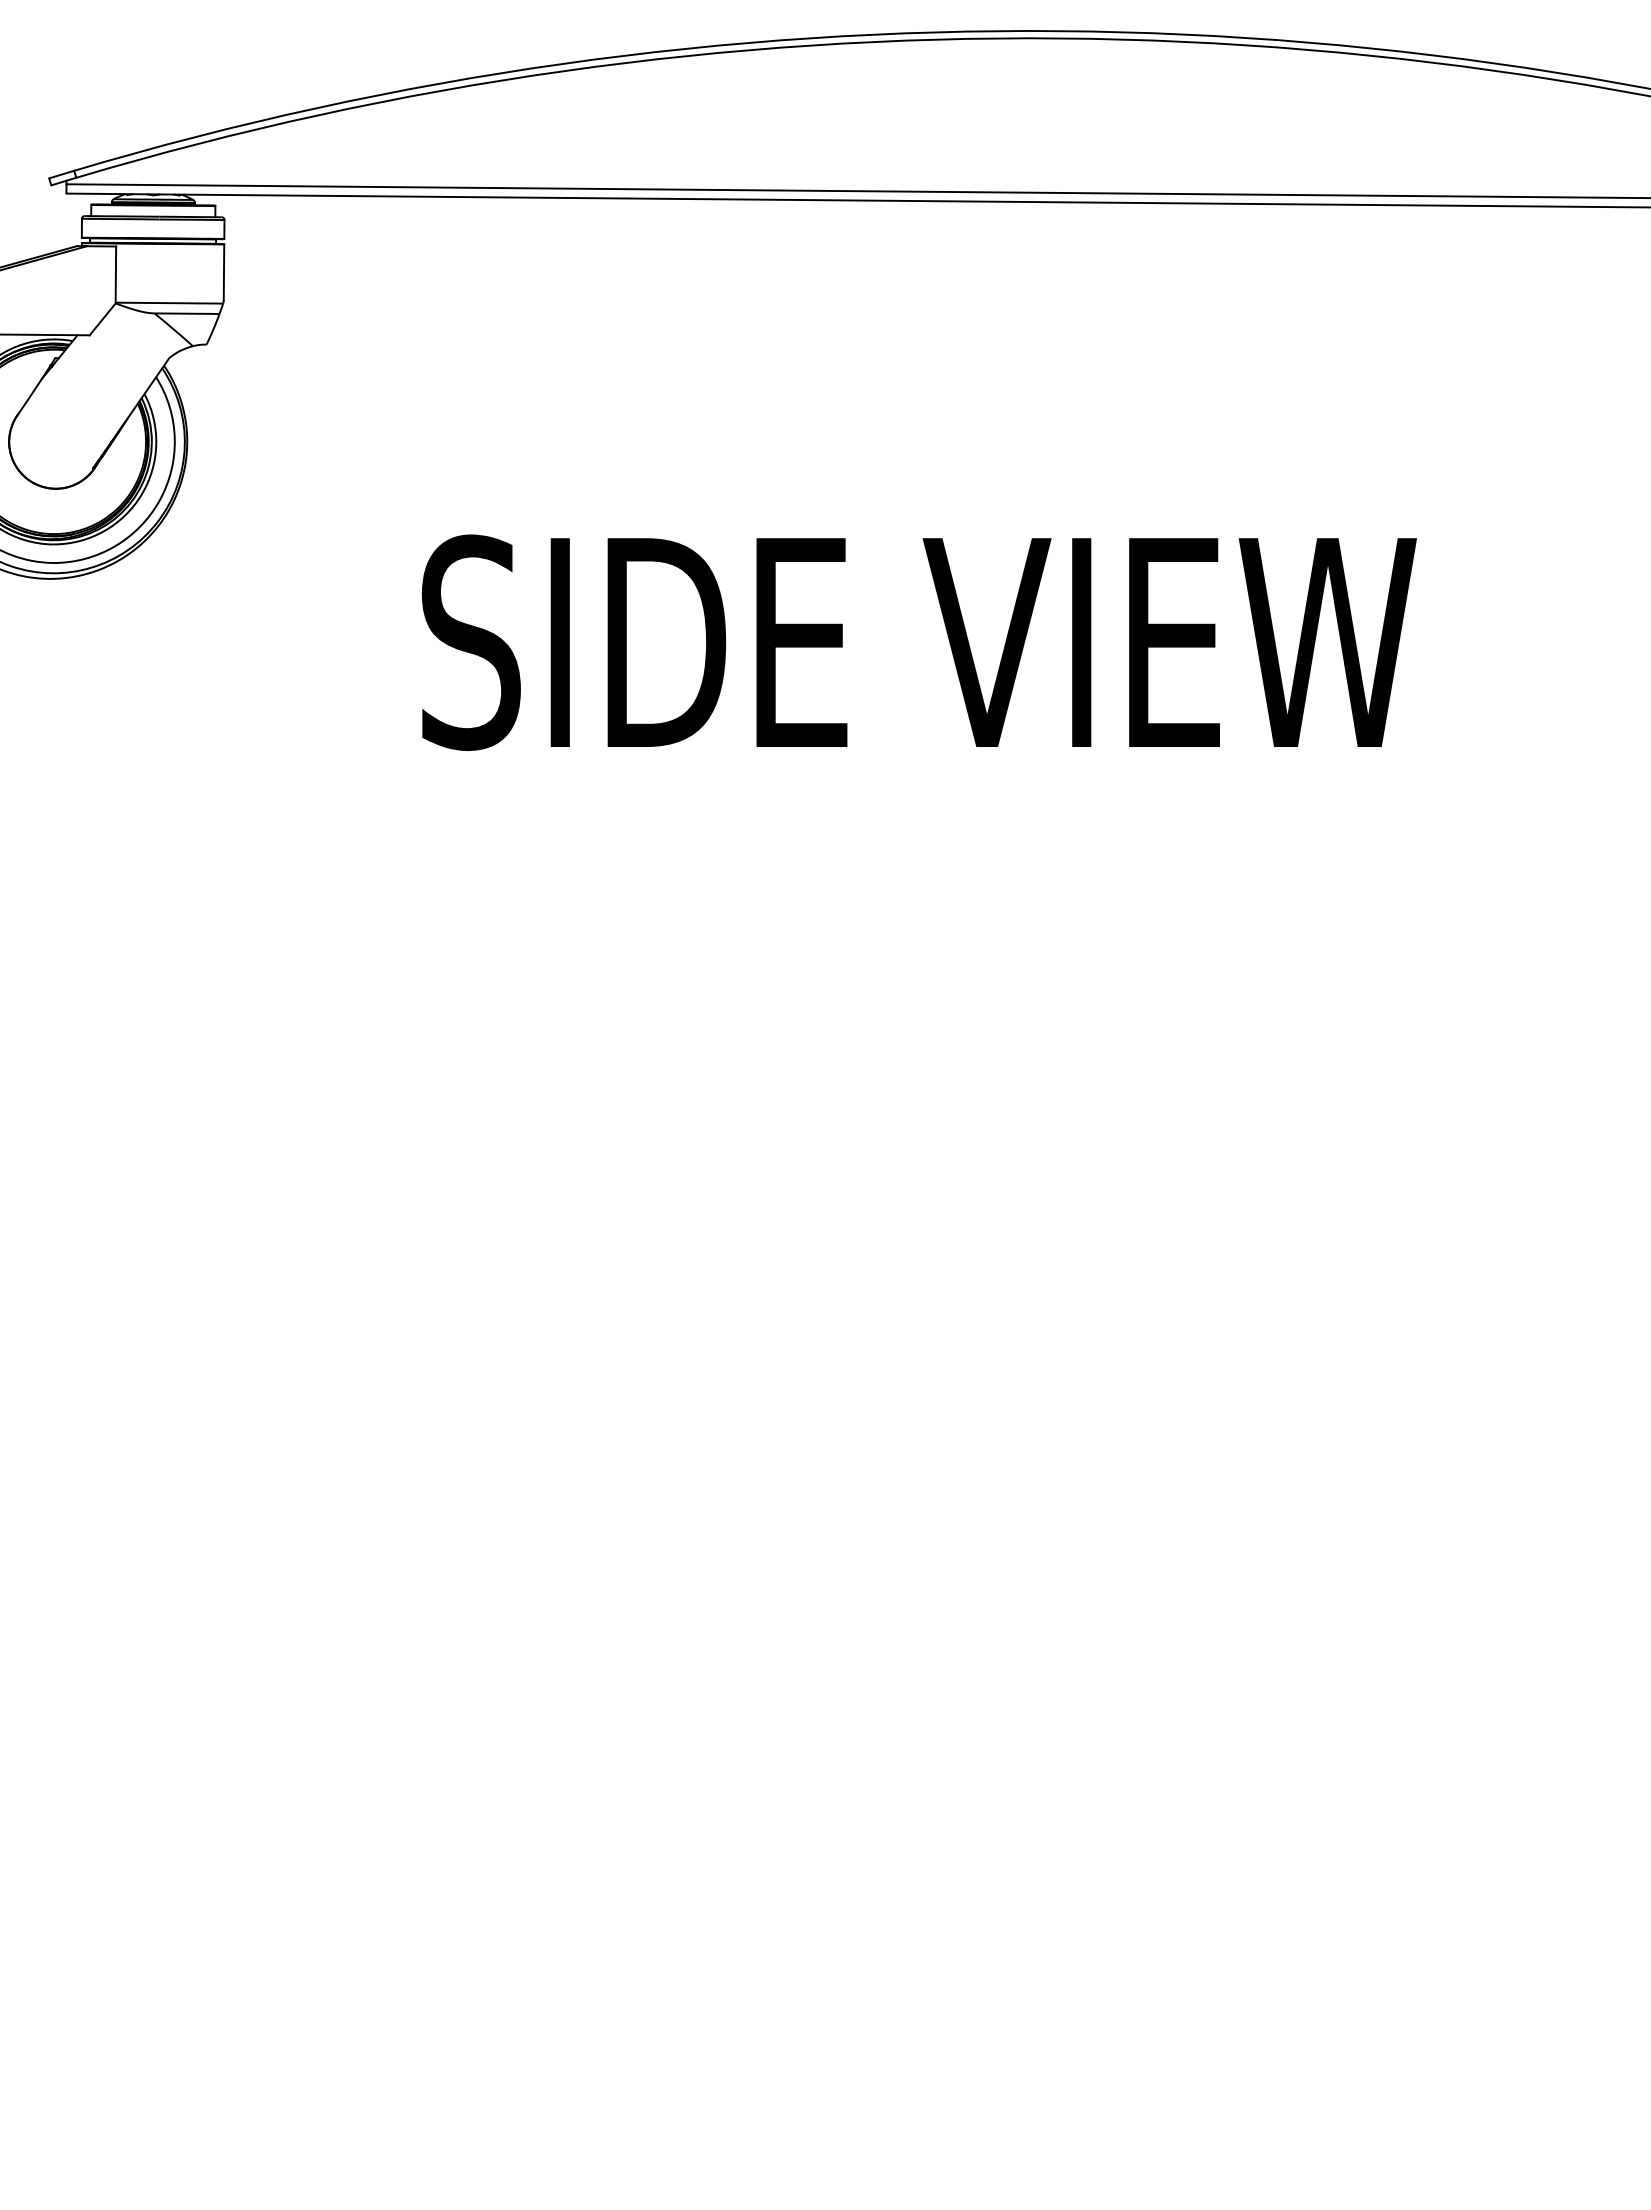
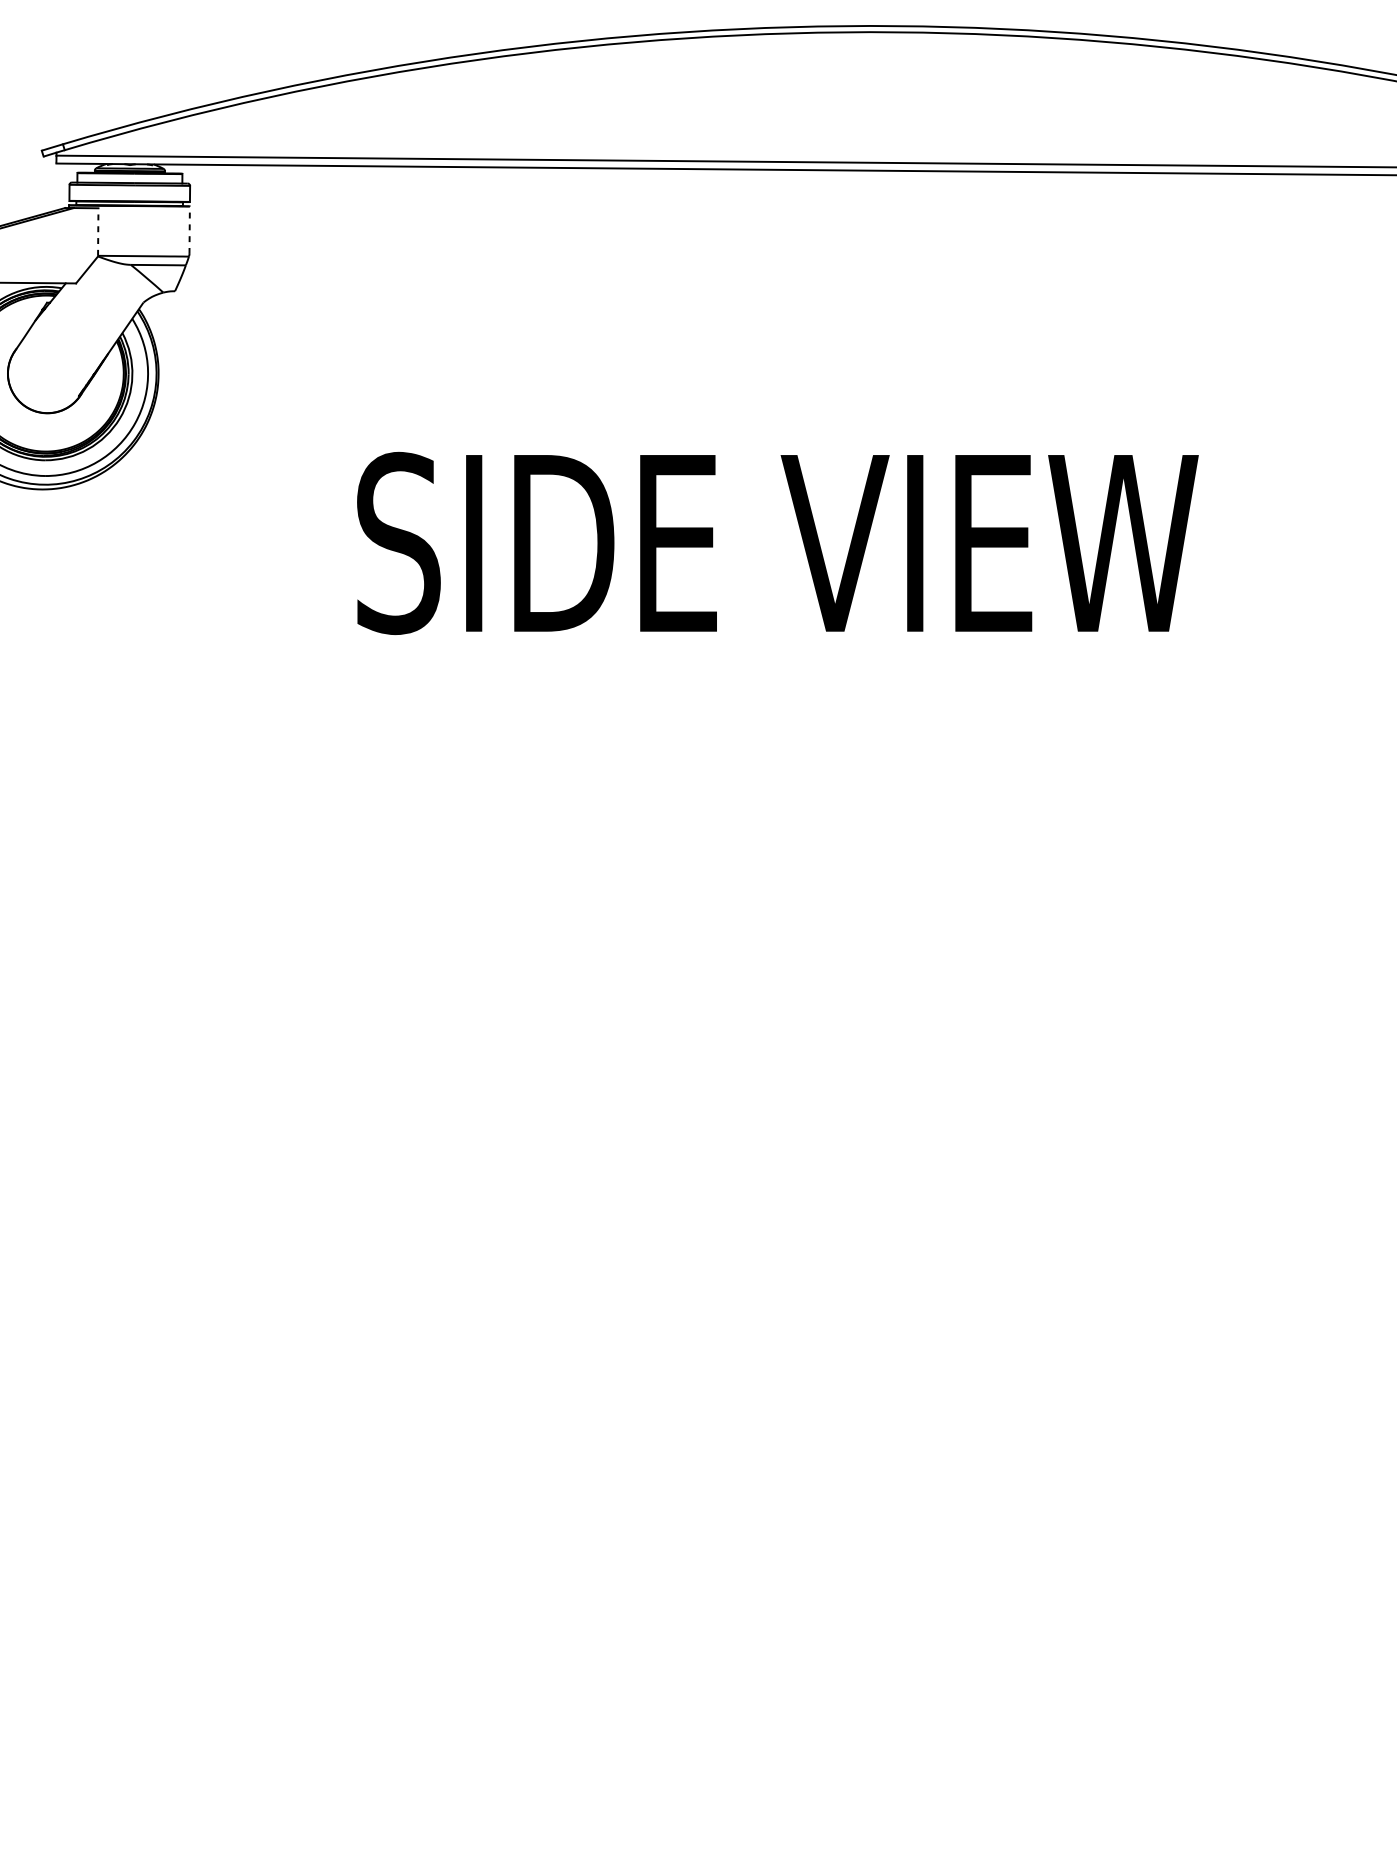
line: (224, 271) -> (190, 229), solid -> dashed
line: (115, 274) -> (97, 231), solid -> dashed

